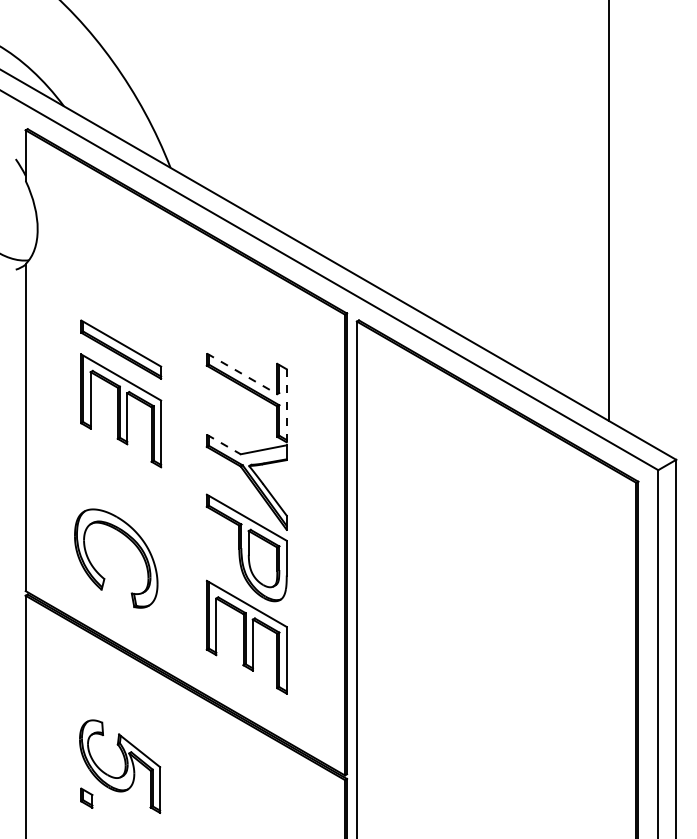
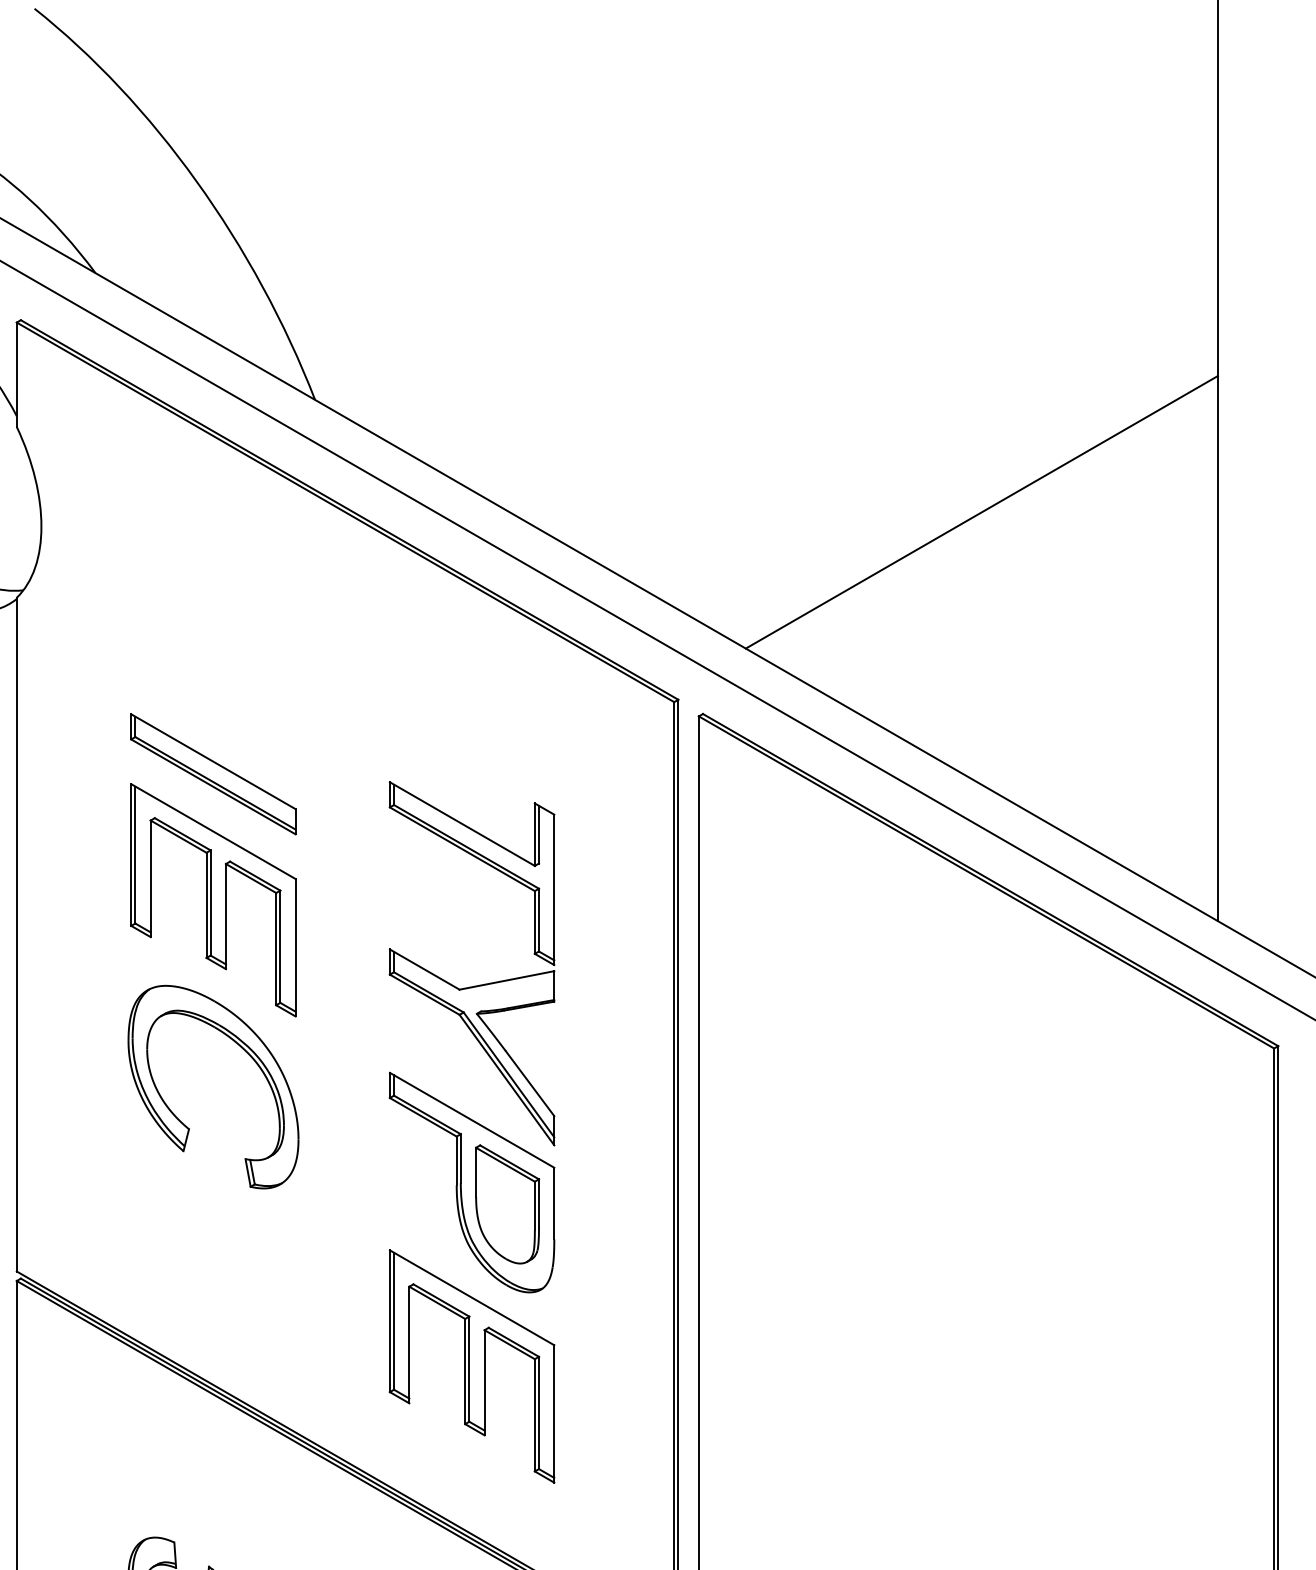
line: (494, 222) -> (982, 512), added
line: (242, 373) -> (463, 823), dashed -> solid
line: (286, 405) -> (553, 889), dashed -> solid
line: (223, 444) -> (424, 969), dashed -> solid
part: (133, 544) -> (249, 1058), moved

